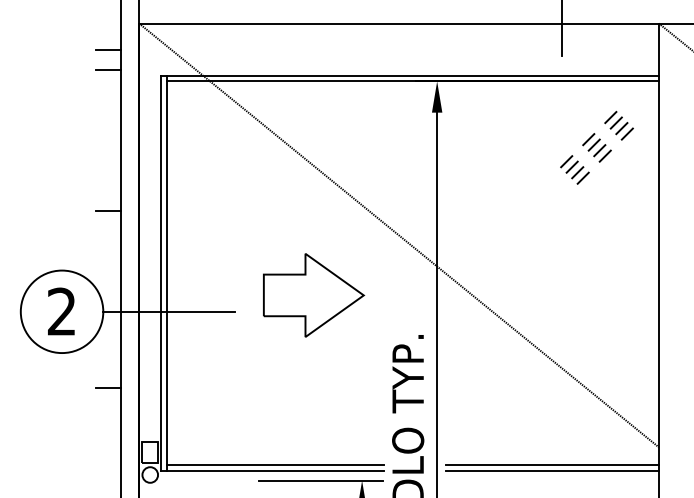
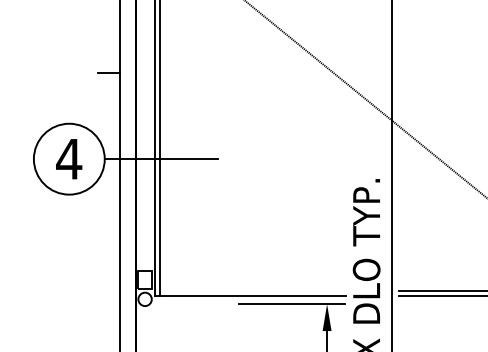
part: (314, 295) -> (286, 145), removed
text: (61, 311) -> (68, 158), 2 -> 4
line: (107, 387) -> (108, 224), removed
line: (275, 465) -> (252, 291), removed

